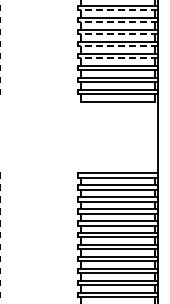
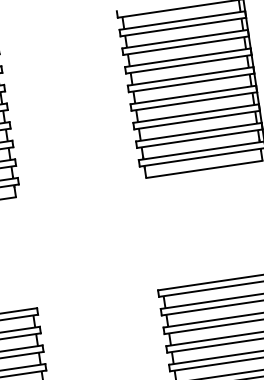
line: (117, 10) -> (182, 27), dashed -> solid
line: (117, 22) -> (185, 46), dashed -> solid
line: (117, 34) -> (188, 64), dashed -> solid
line: (117, 46) -> (191, 83), dashed -> solid
line: (117, 58) -> (193, 102), dashed -> solid

